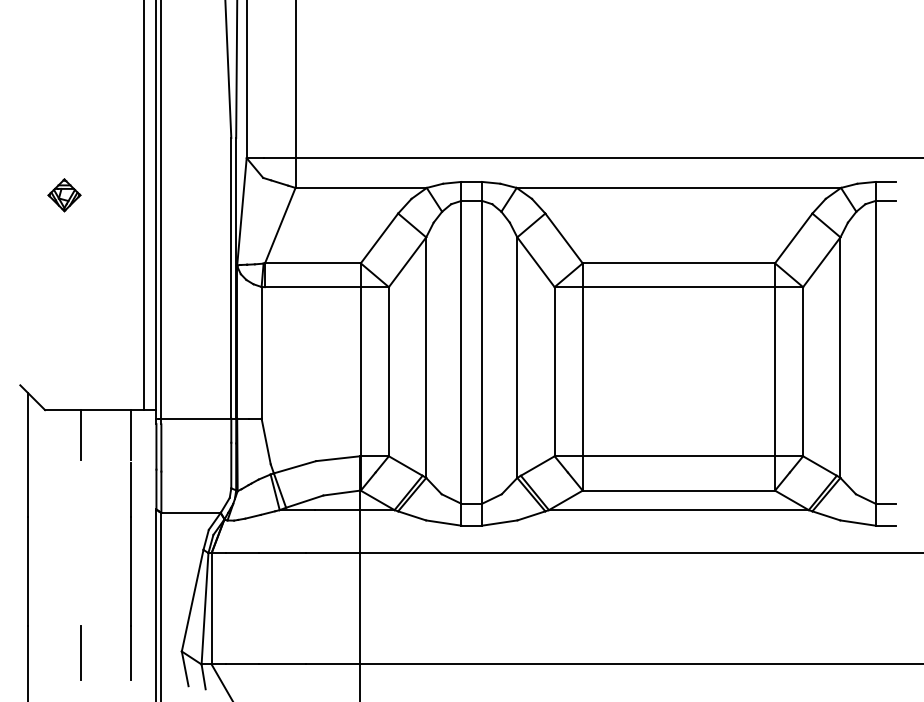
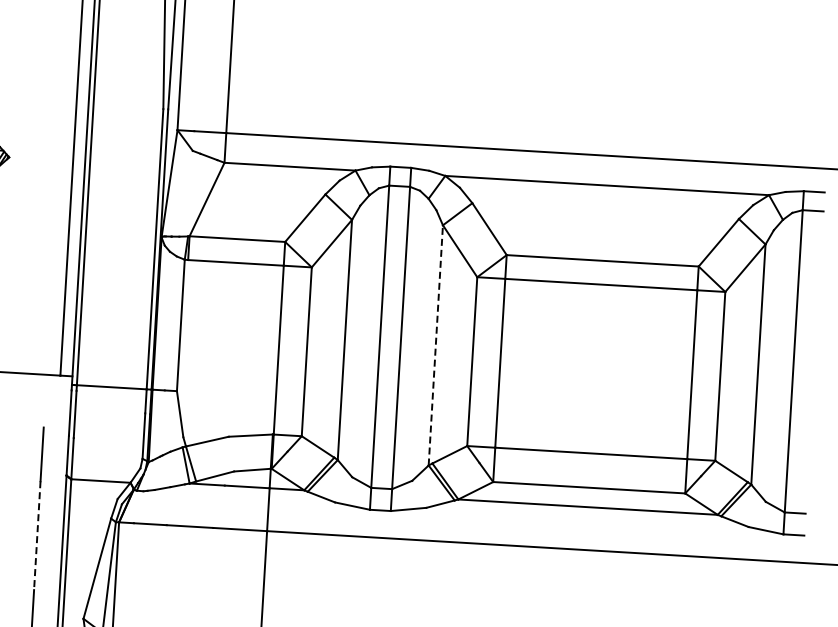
line: (517, 357) -> (436, 345), solid -> dashed
line: (130, 435) -> (45, 400), removed
line: (130, 571) -> (37, 535), solid -> dashed

